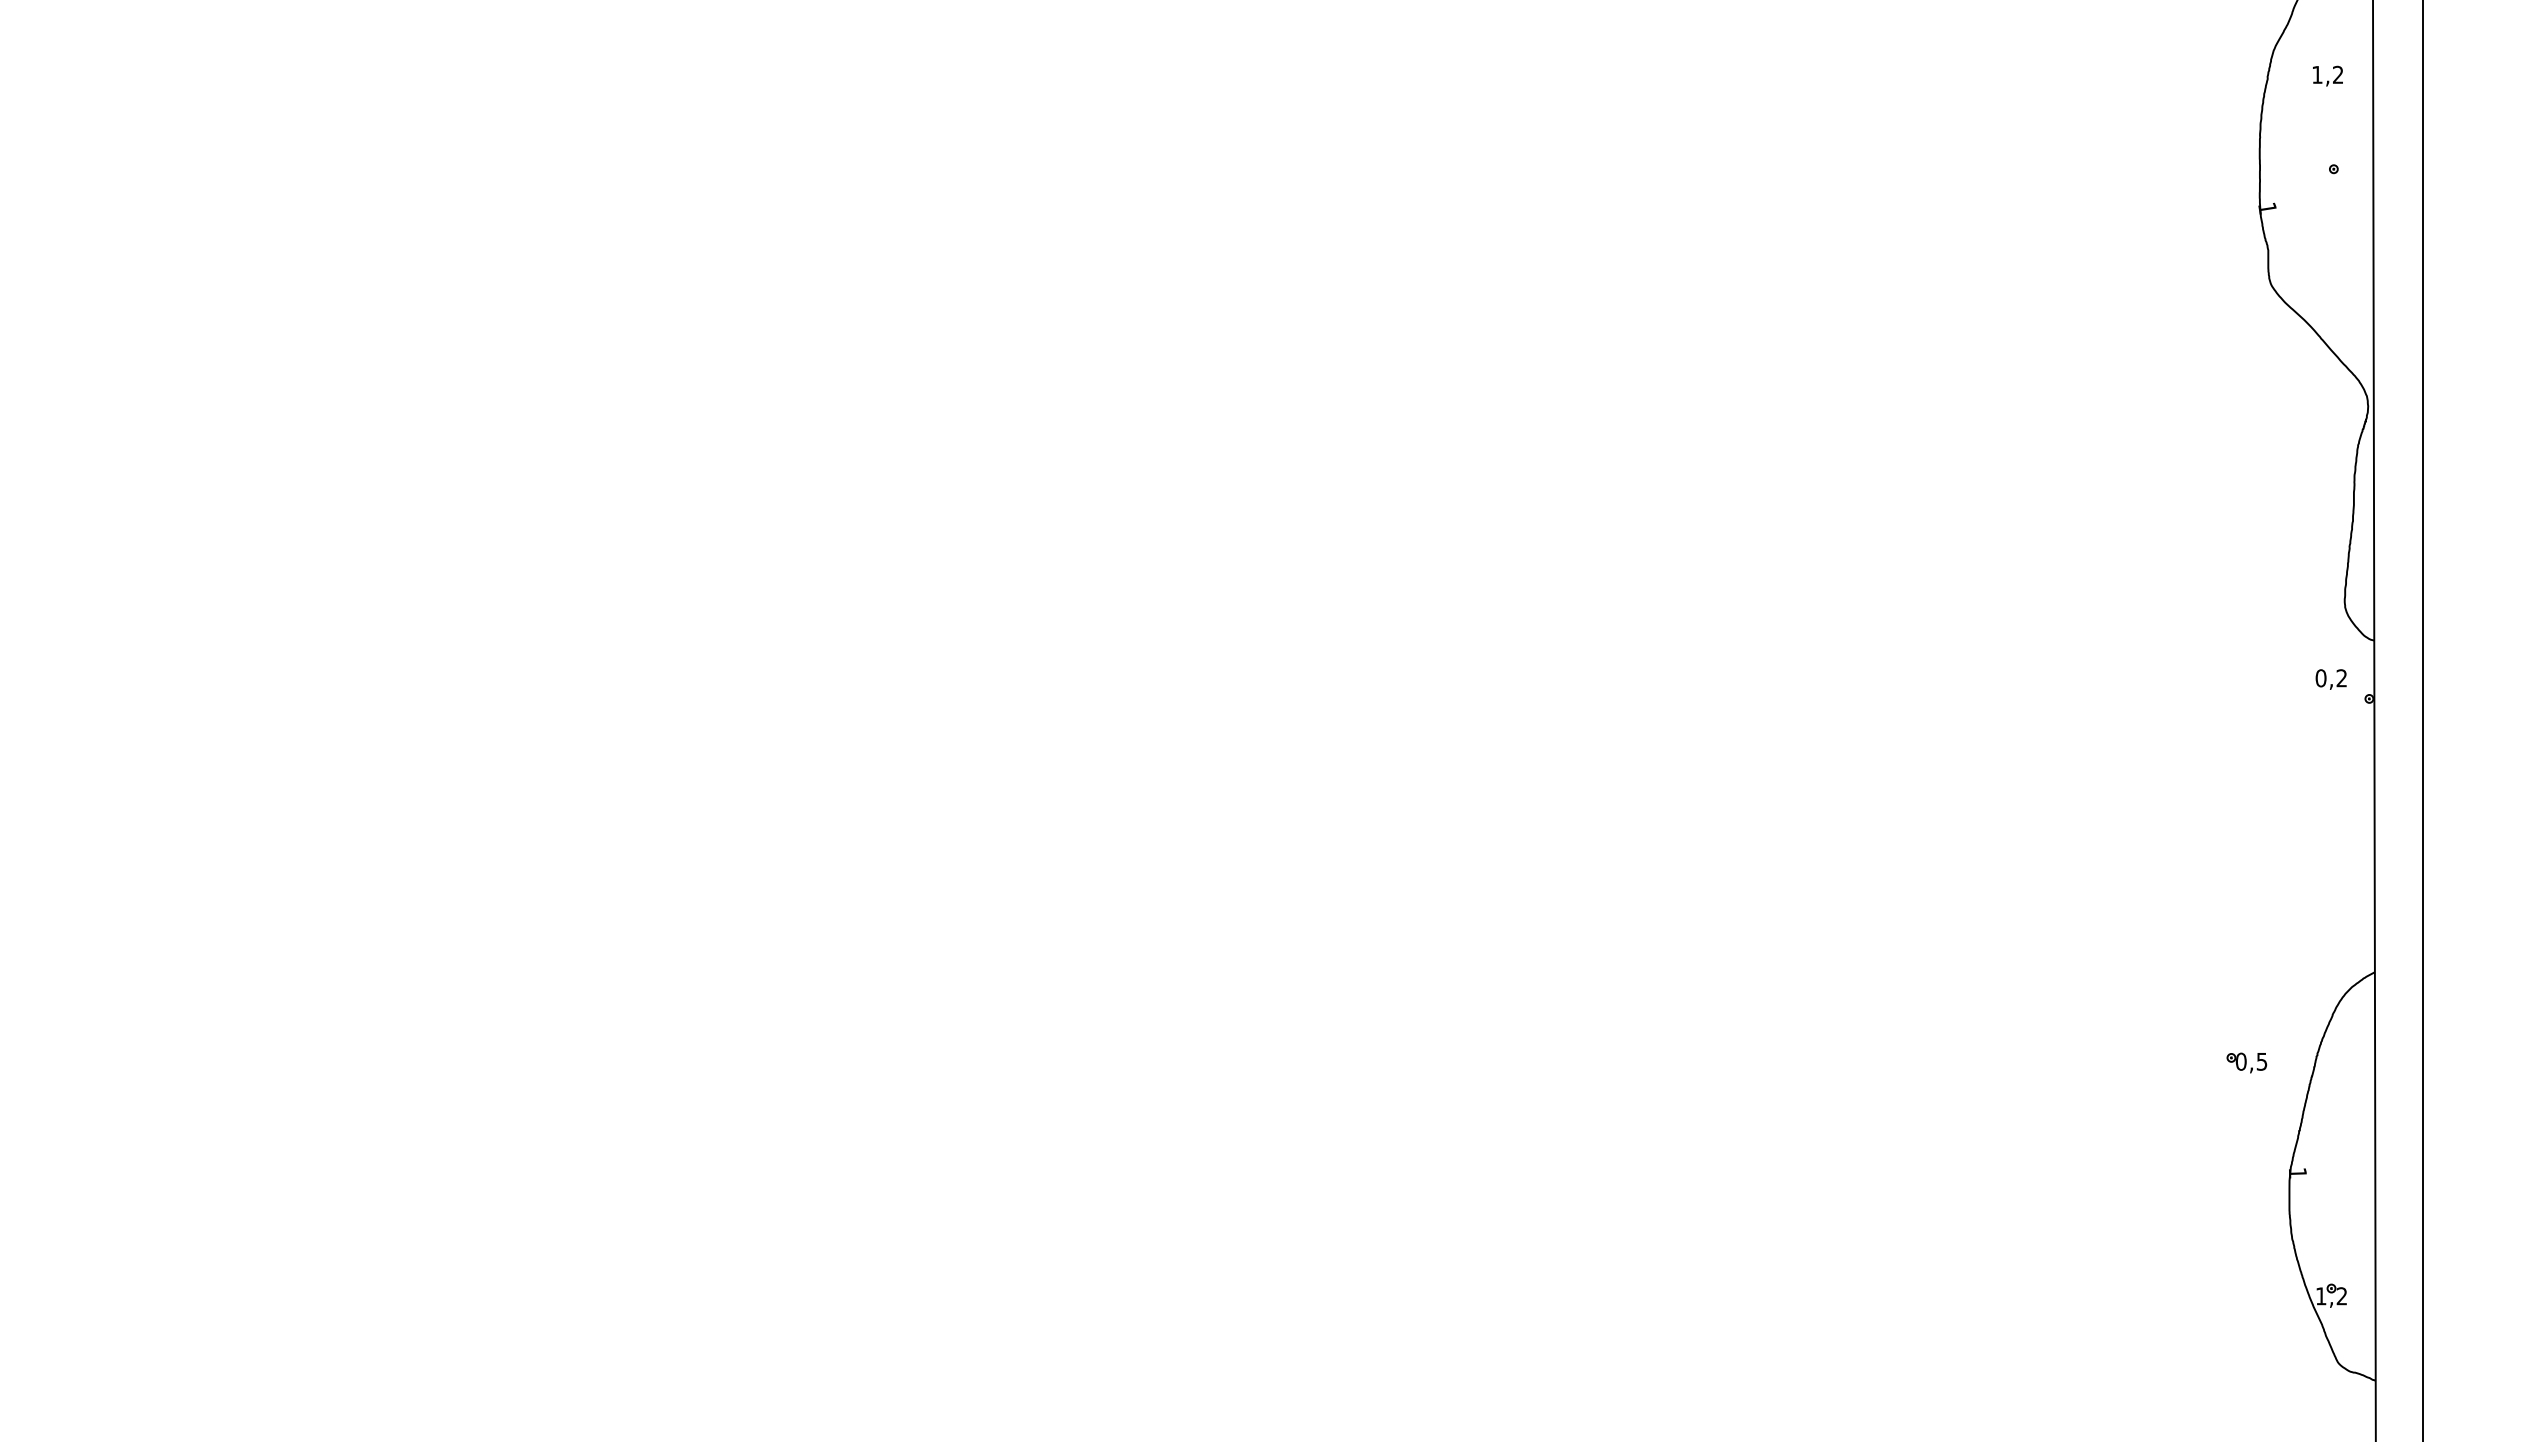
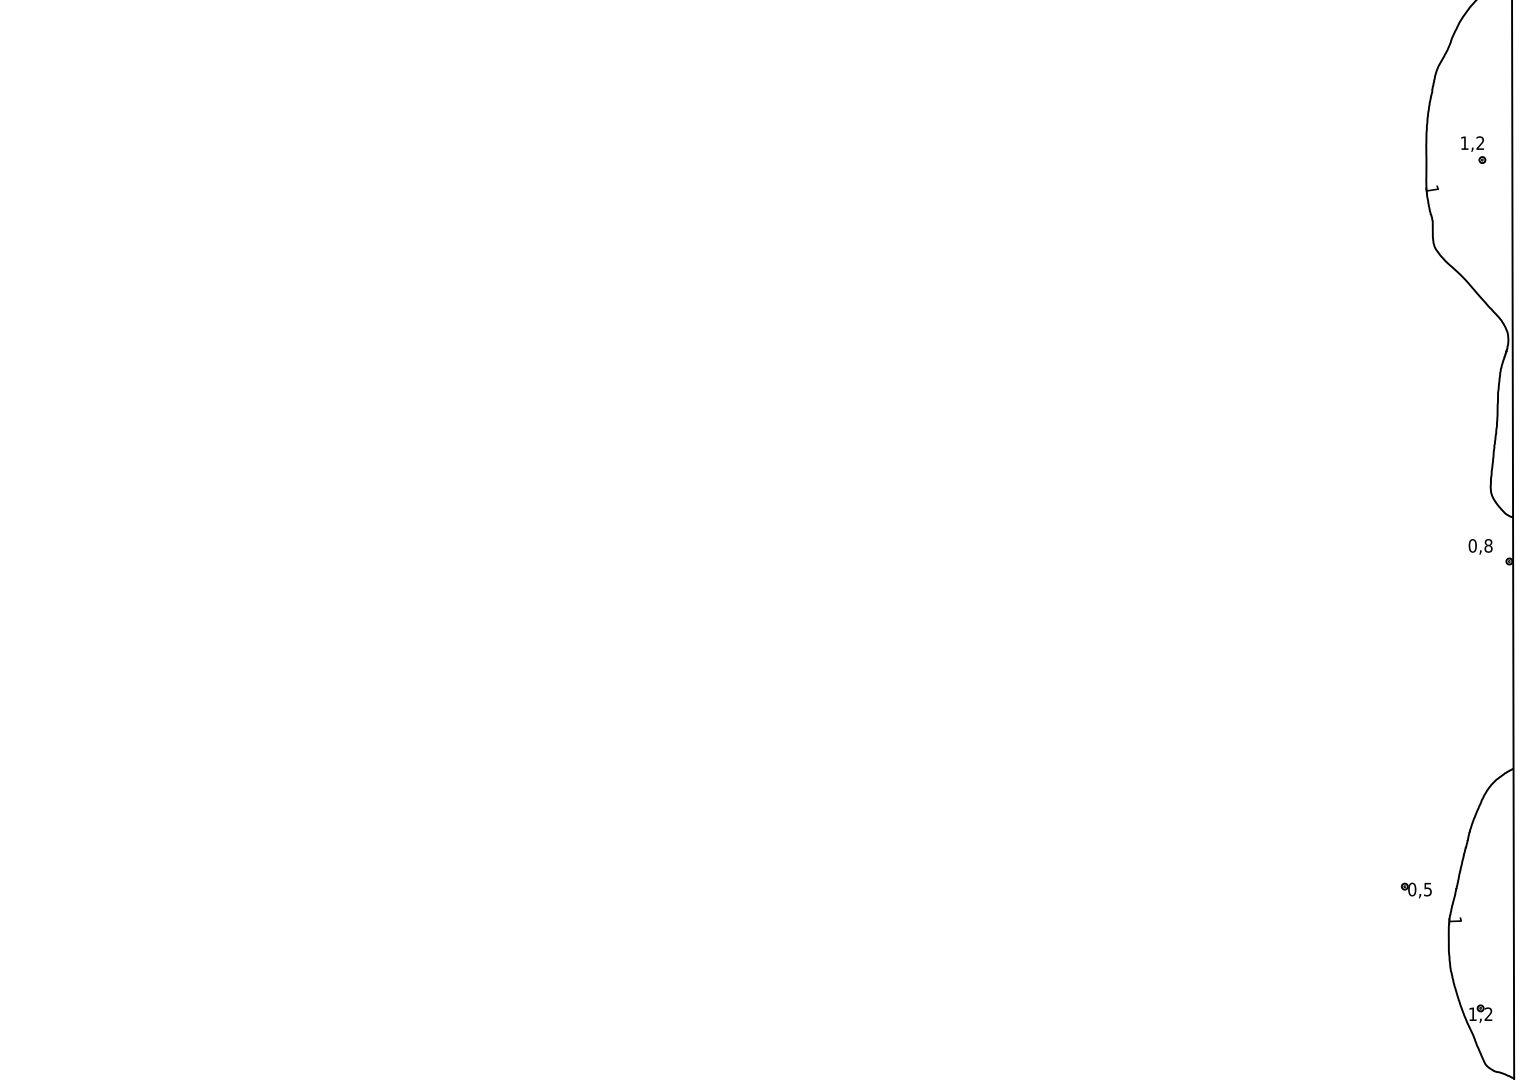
text: (2327, 75) -> (1472, 143), moved
text: (2341, 678) -> (1488, 546), 0,2 -> 0,8
part: (2246, 1062) -> (1416, 890), moved

